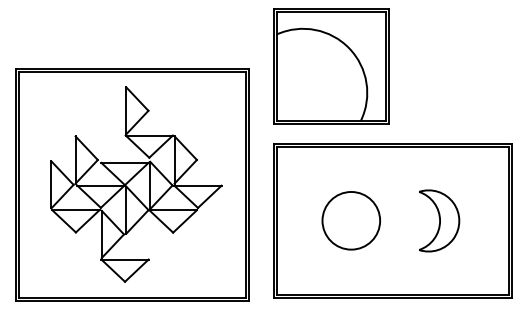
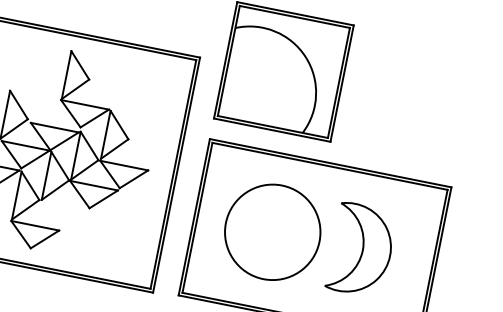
circle: (351, 220) -> (272, 232), size x1.6
part: (439, 220) -> (362, 249), size x1.4

